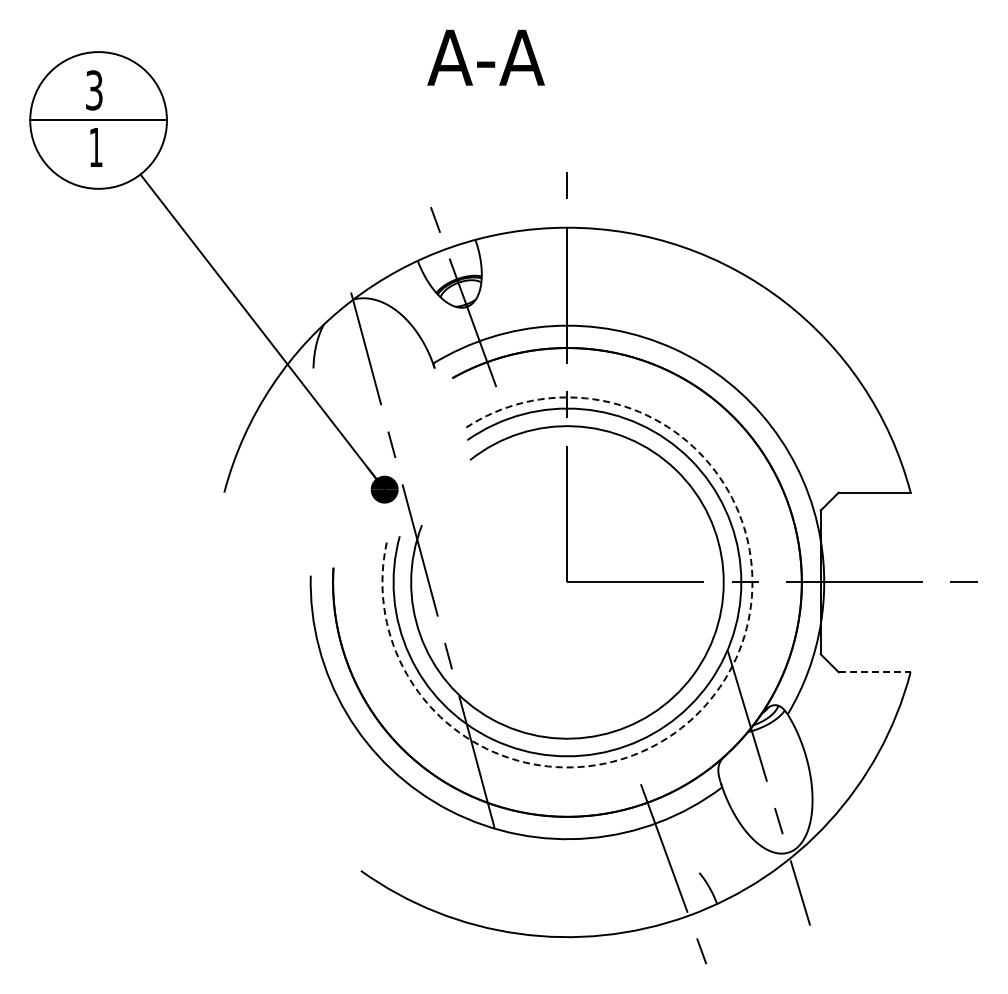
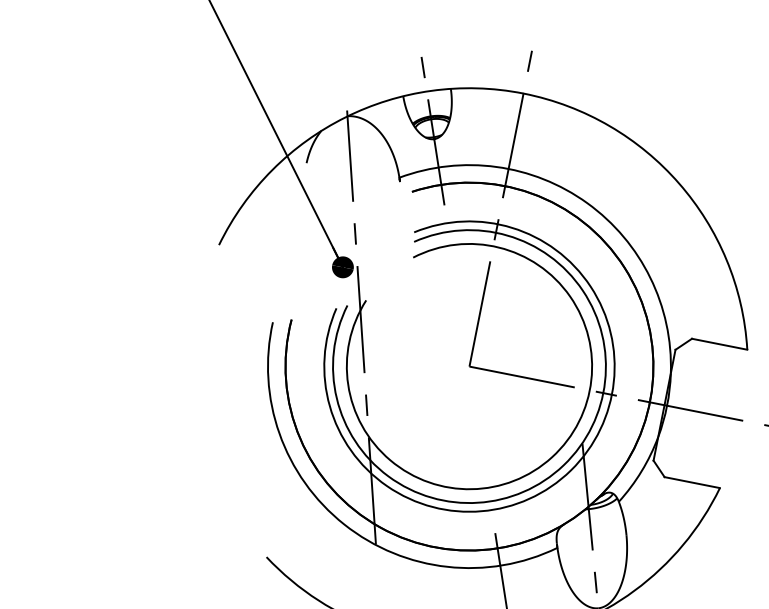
line: (874, 672) -> (692, 482), dashed -> solid
arc: (720, 687) -> (571, 470), dashed -> solid

